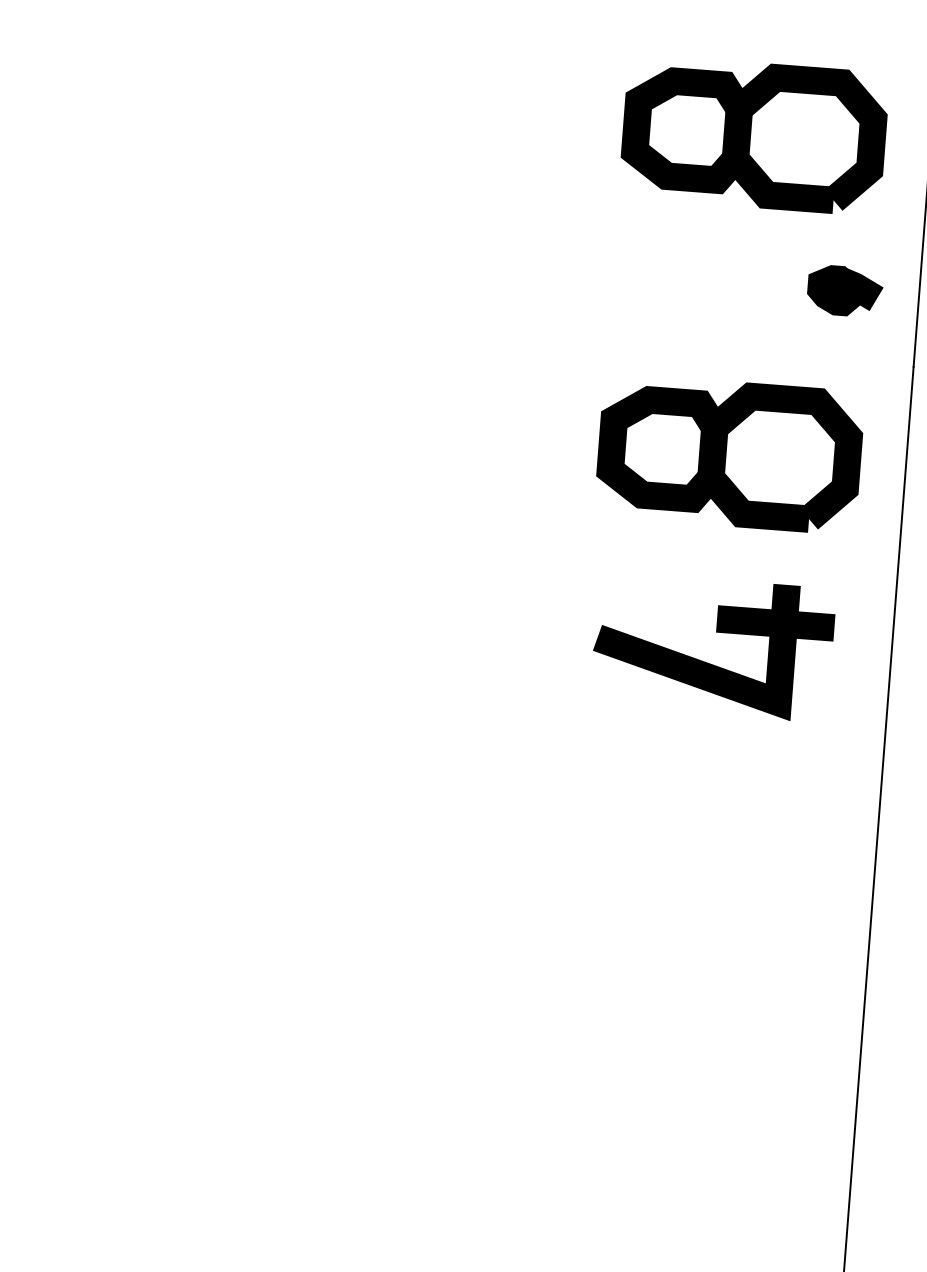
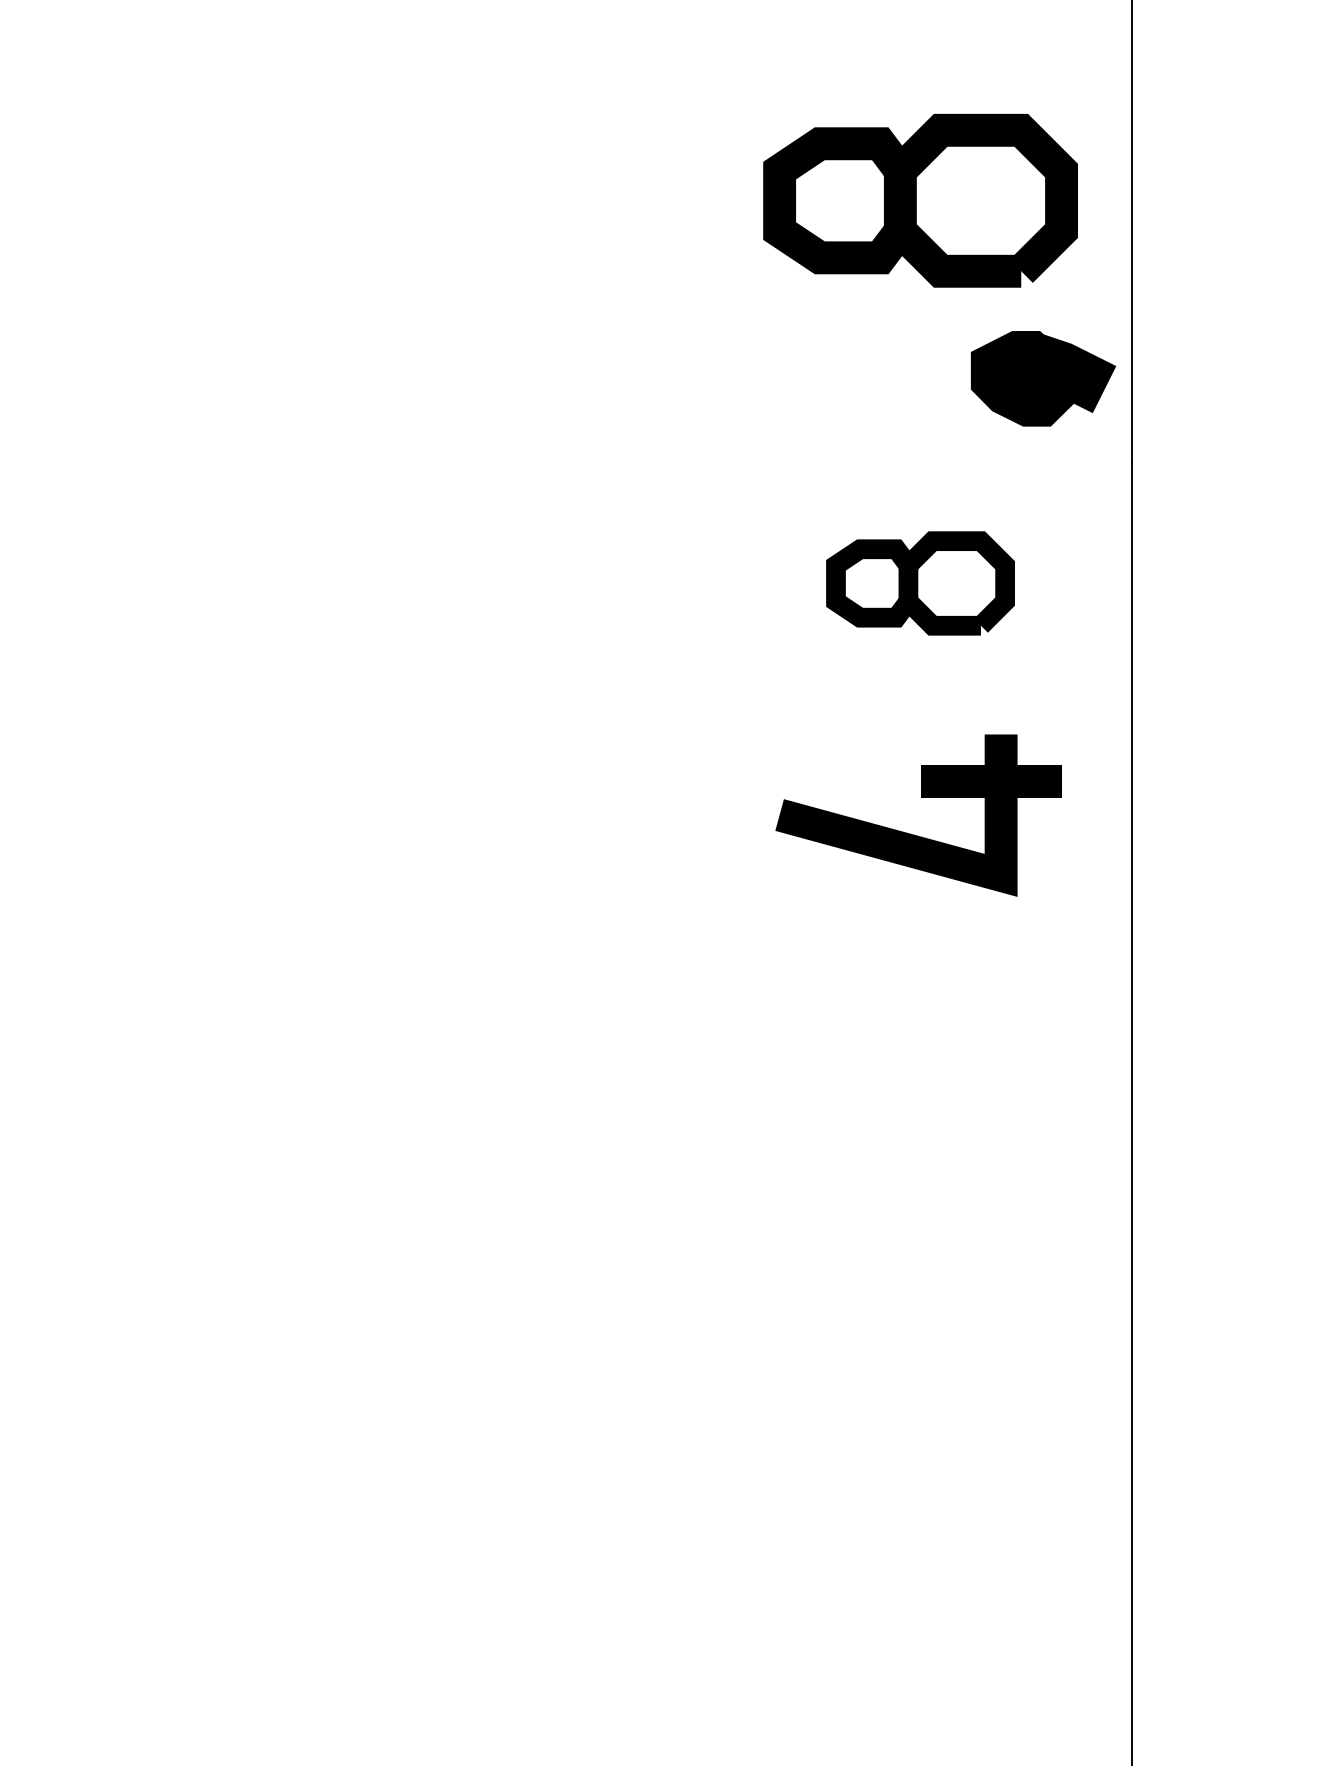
part: (845, 291) -> (1043, 378), size x1.6
part: (729, 453) -> (920, 583), size x0.6

